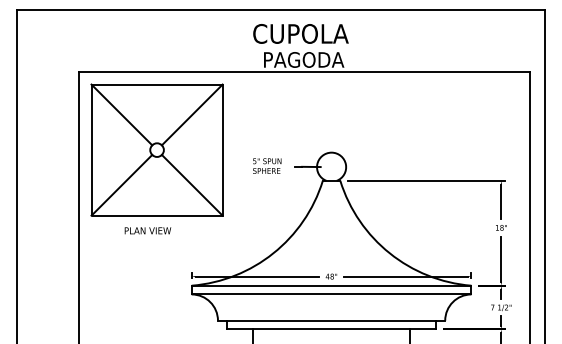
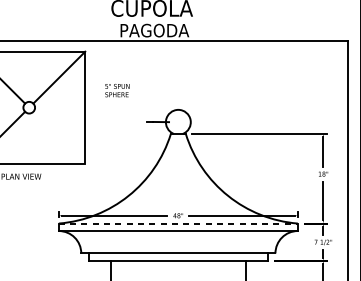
text: (267, 165) -> (117, 90), moved
line: (191, 184) -> (58, 137), removed
line: (331, 285) -> (178, 223), solid -> dashed

